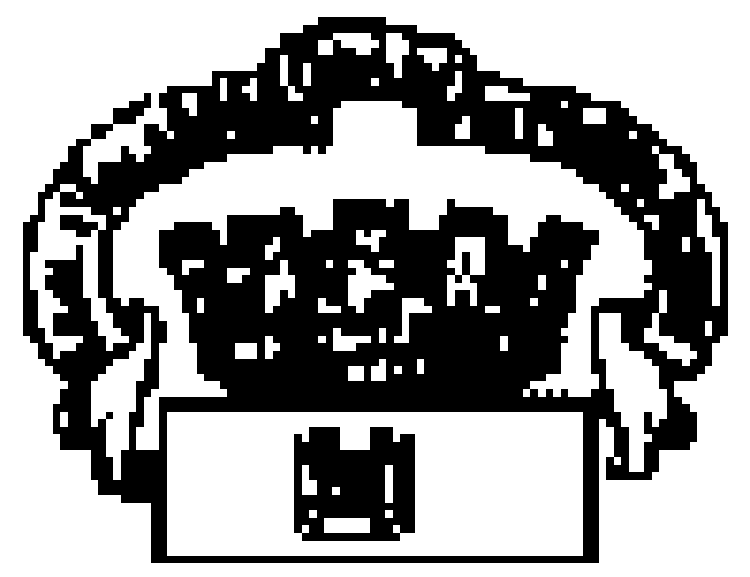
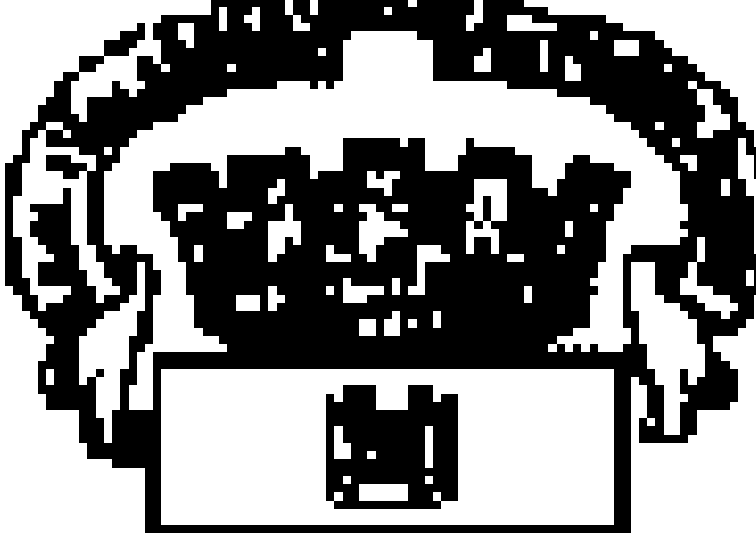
part: (354, 483) -> (391, 446), moved

